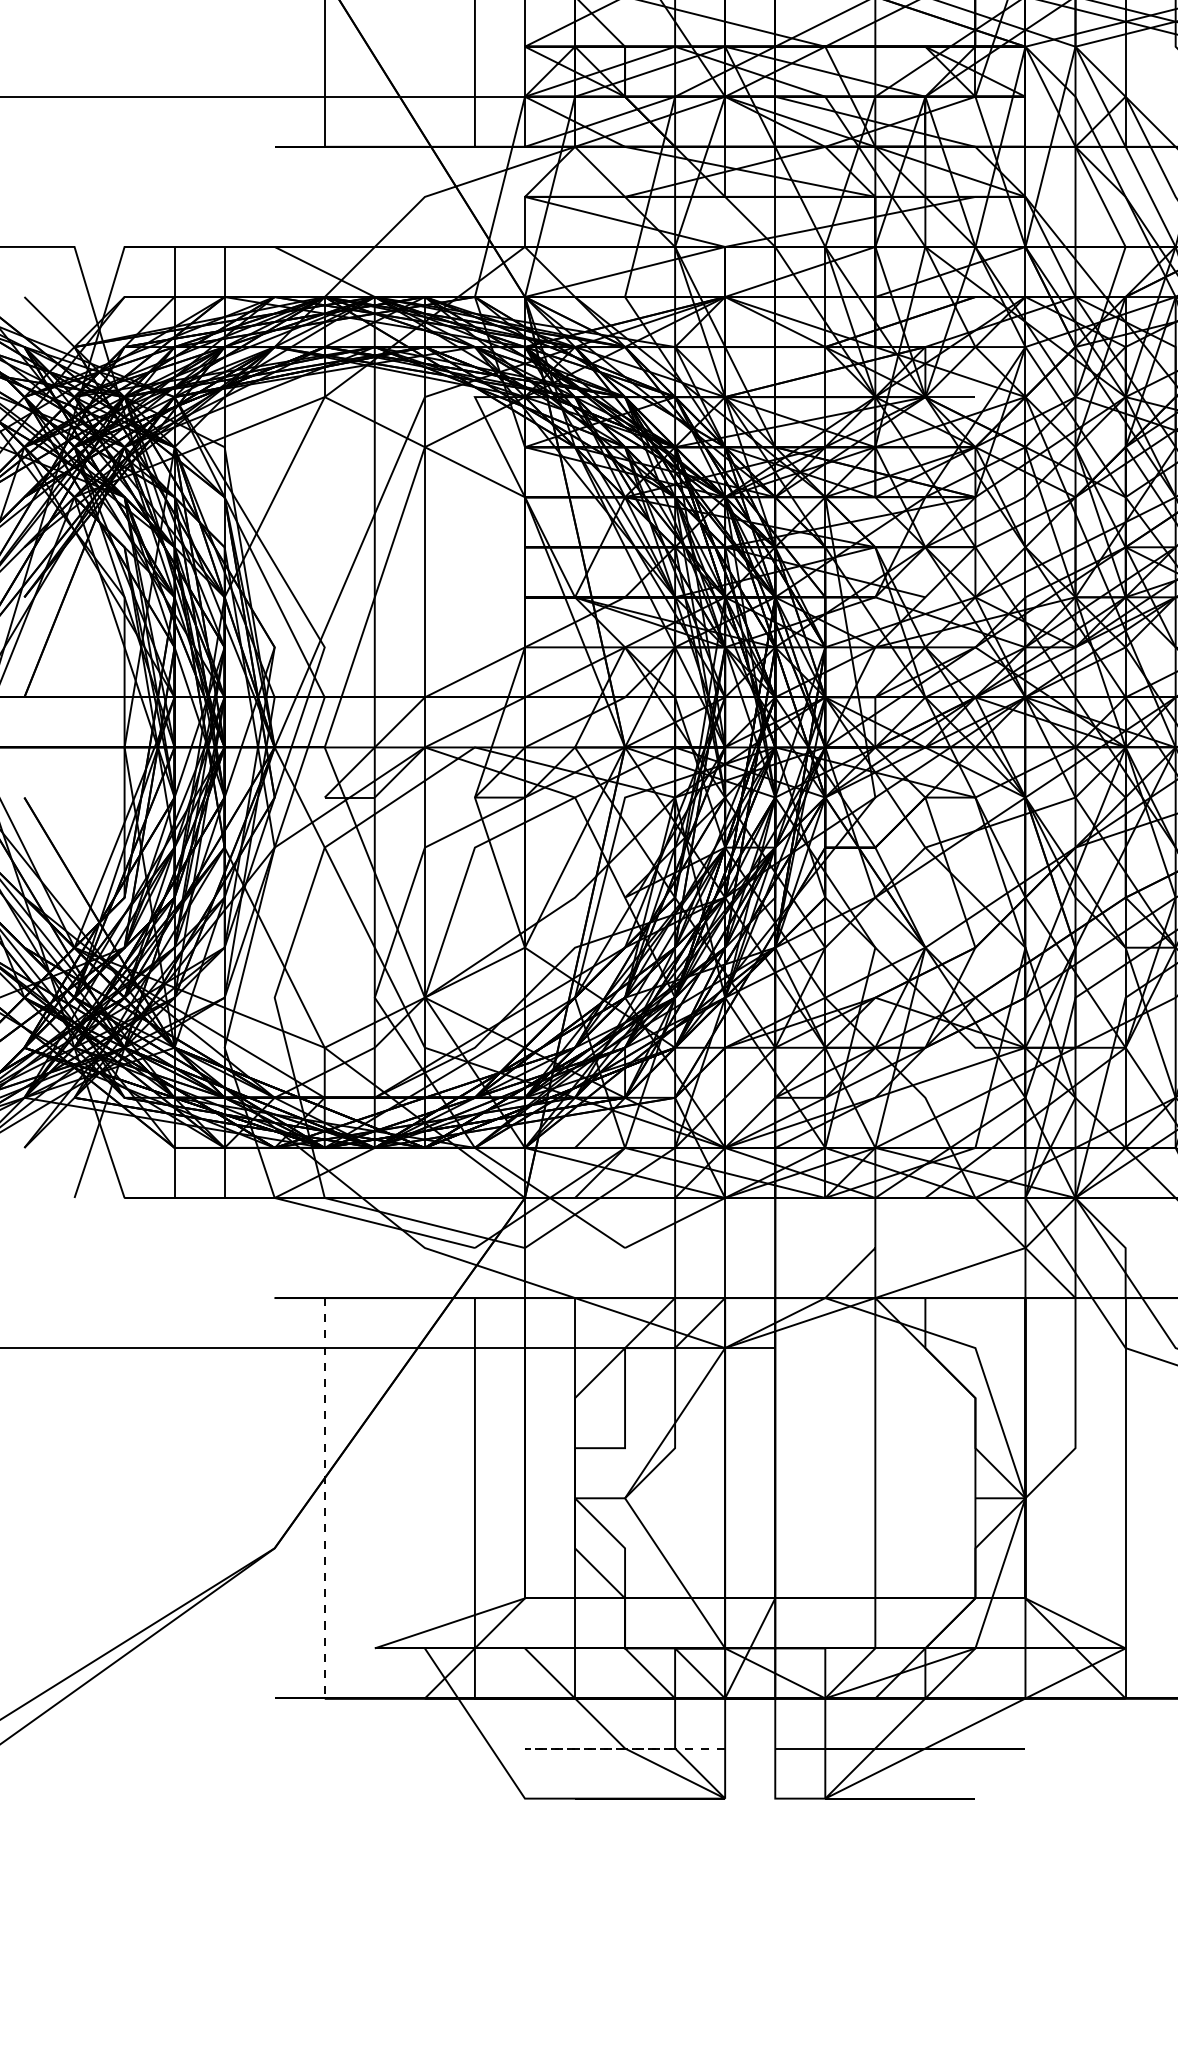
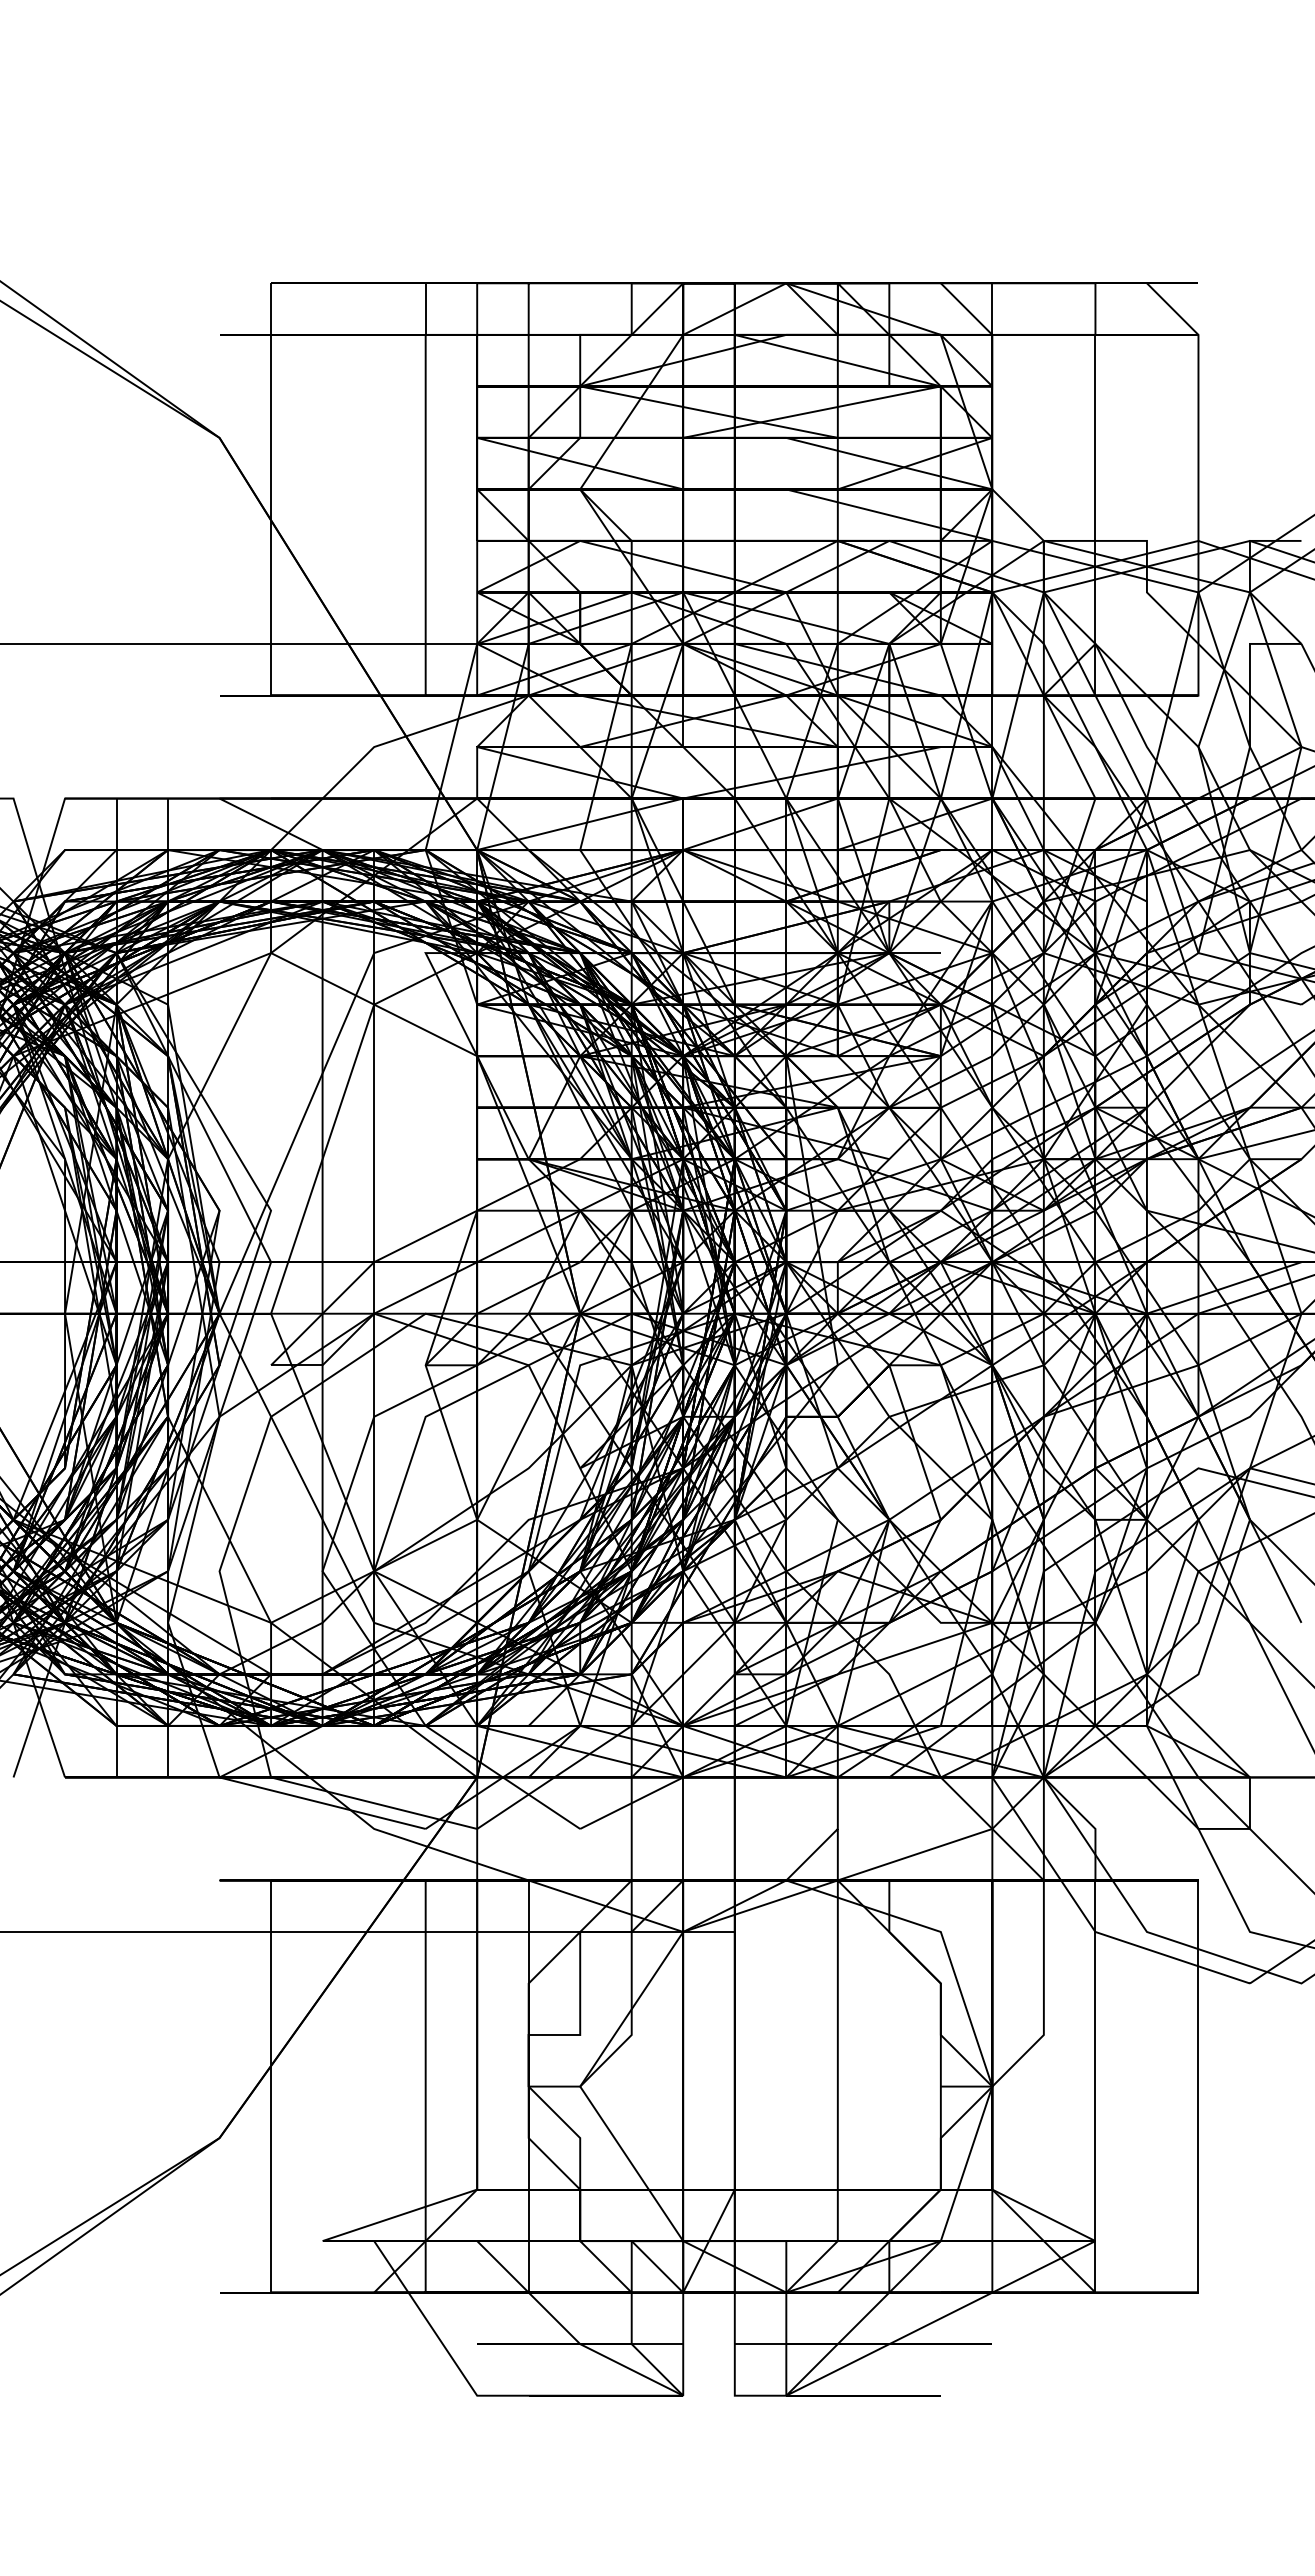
line: (325, 1499) -> (271, 2087), dashed -> solid
line: (549, 1748) -> (502, 2344), dashed -> solid

